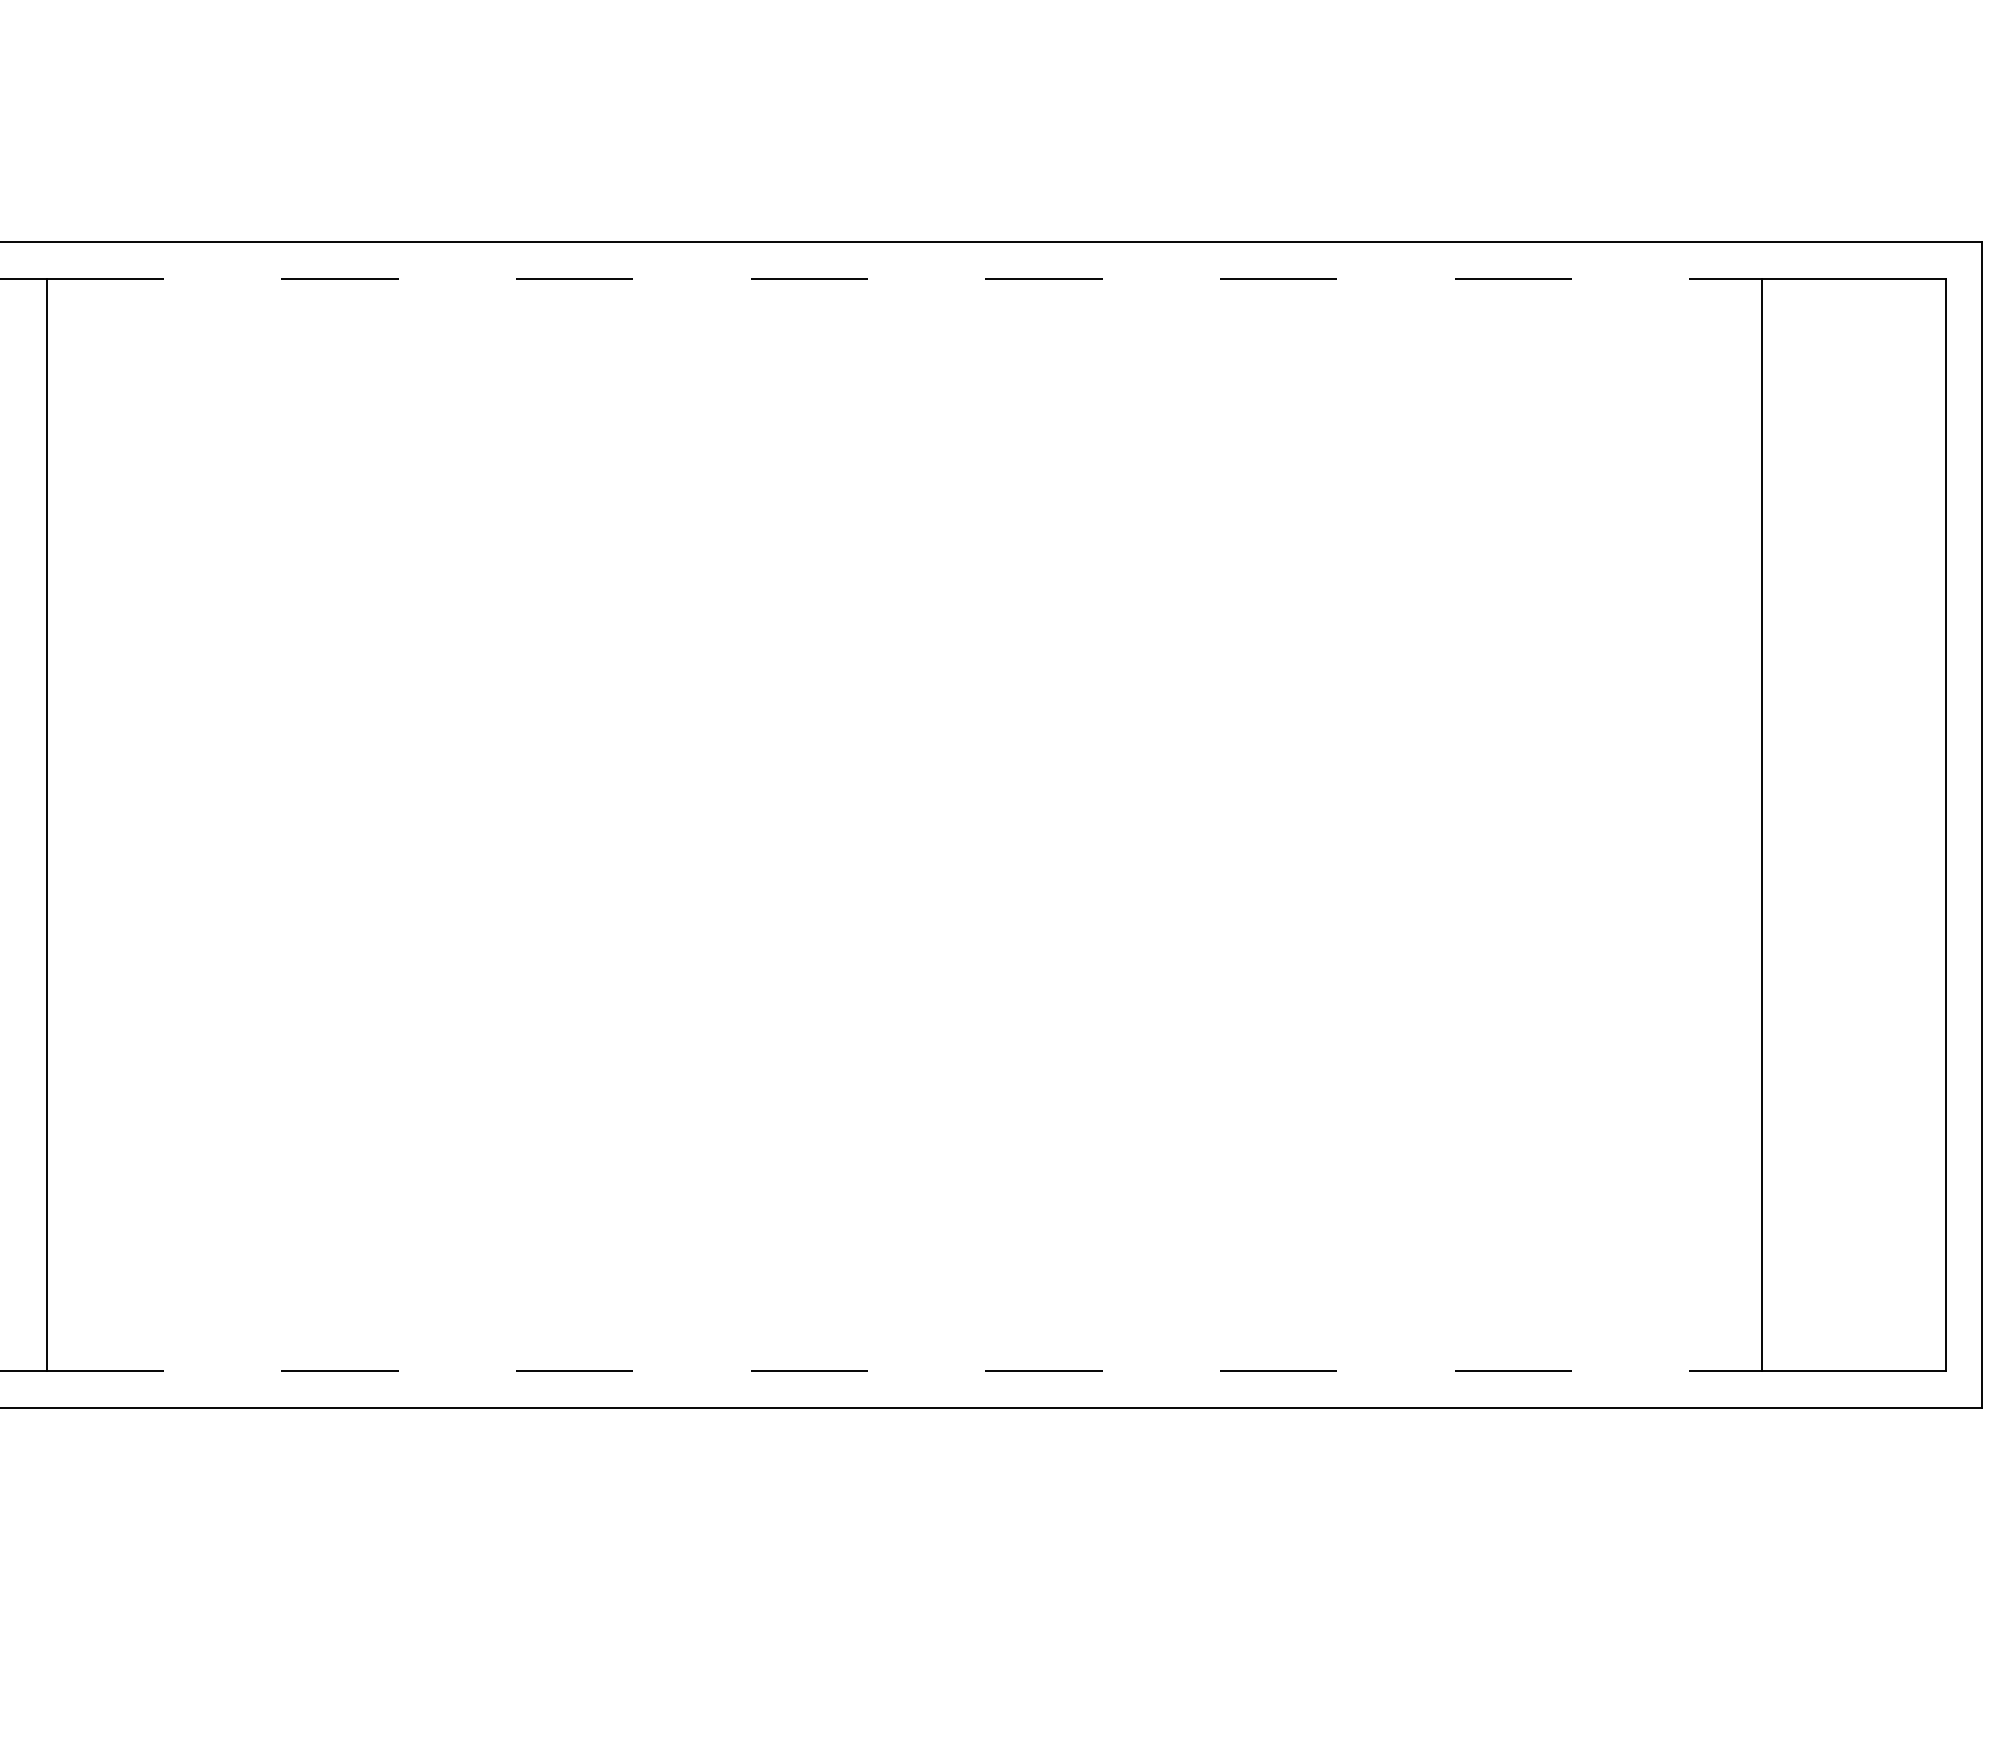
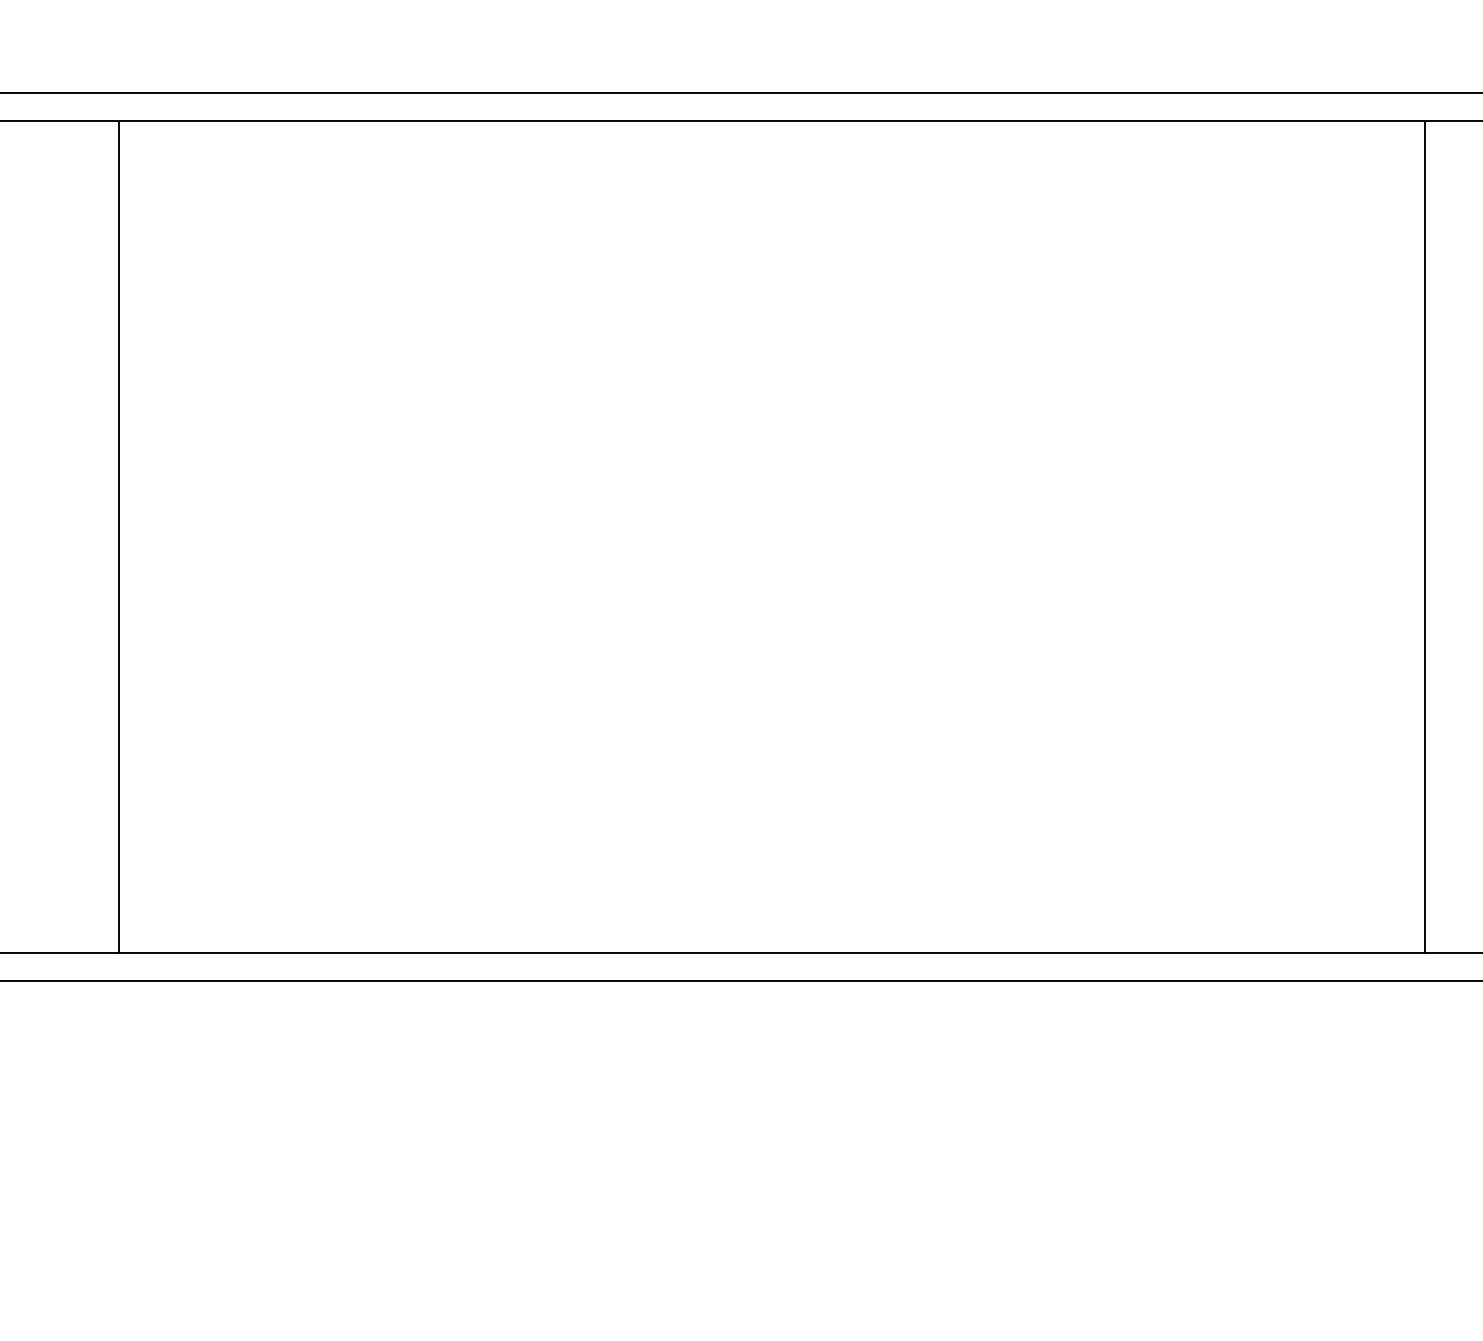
line: (904, 278) -> (772, 120), dashed -> solid
line: (904, 1371) -> (772, 953), dashed -> solid

